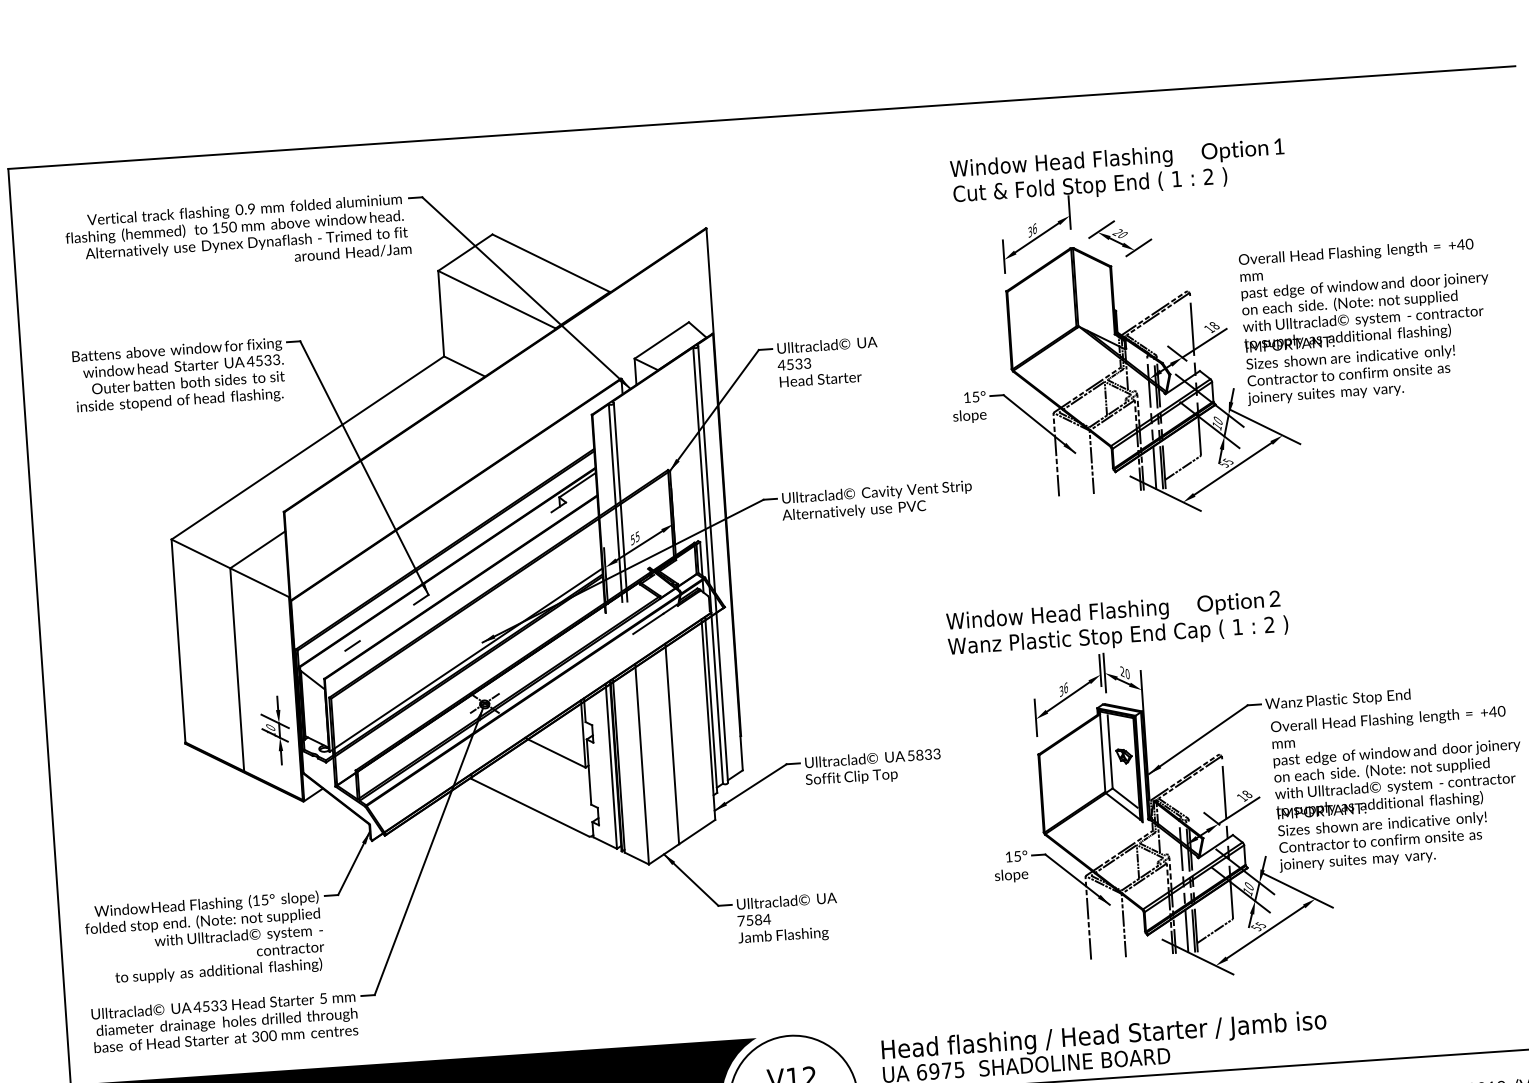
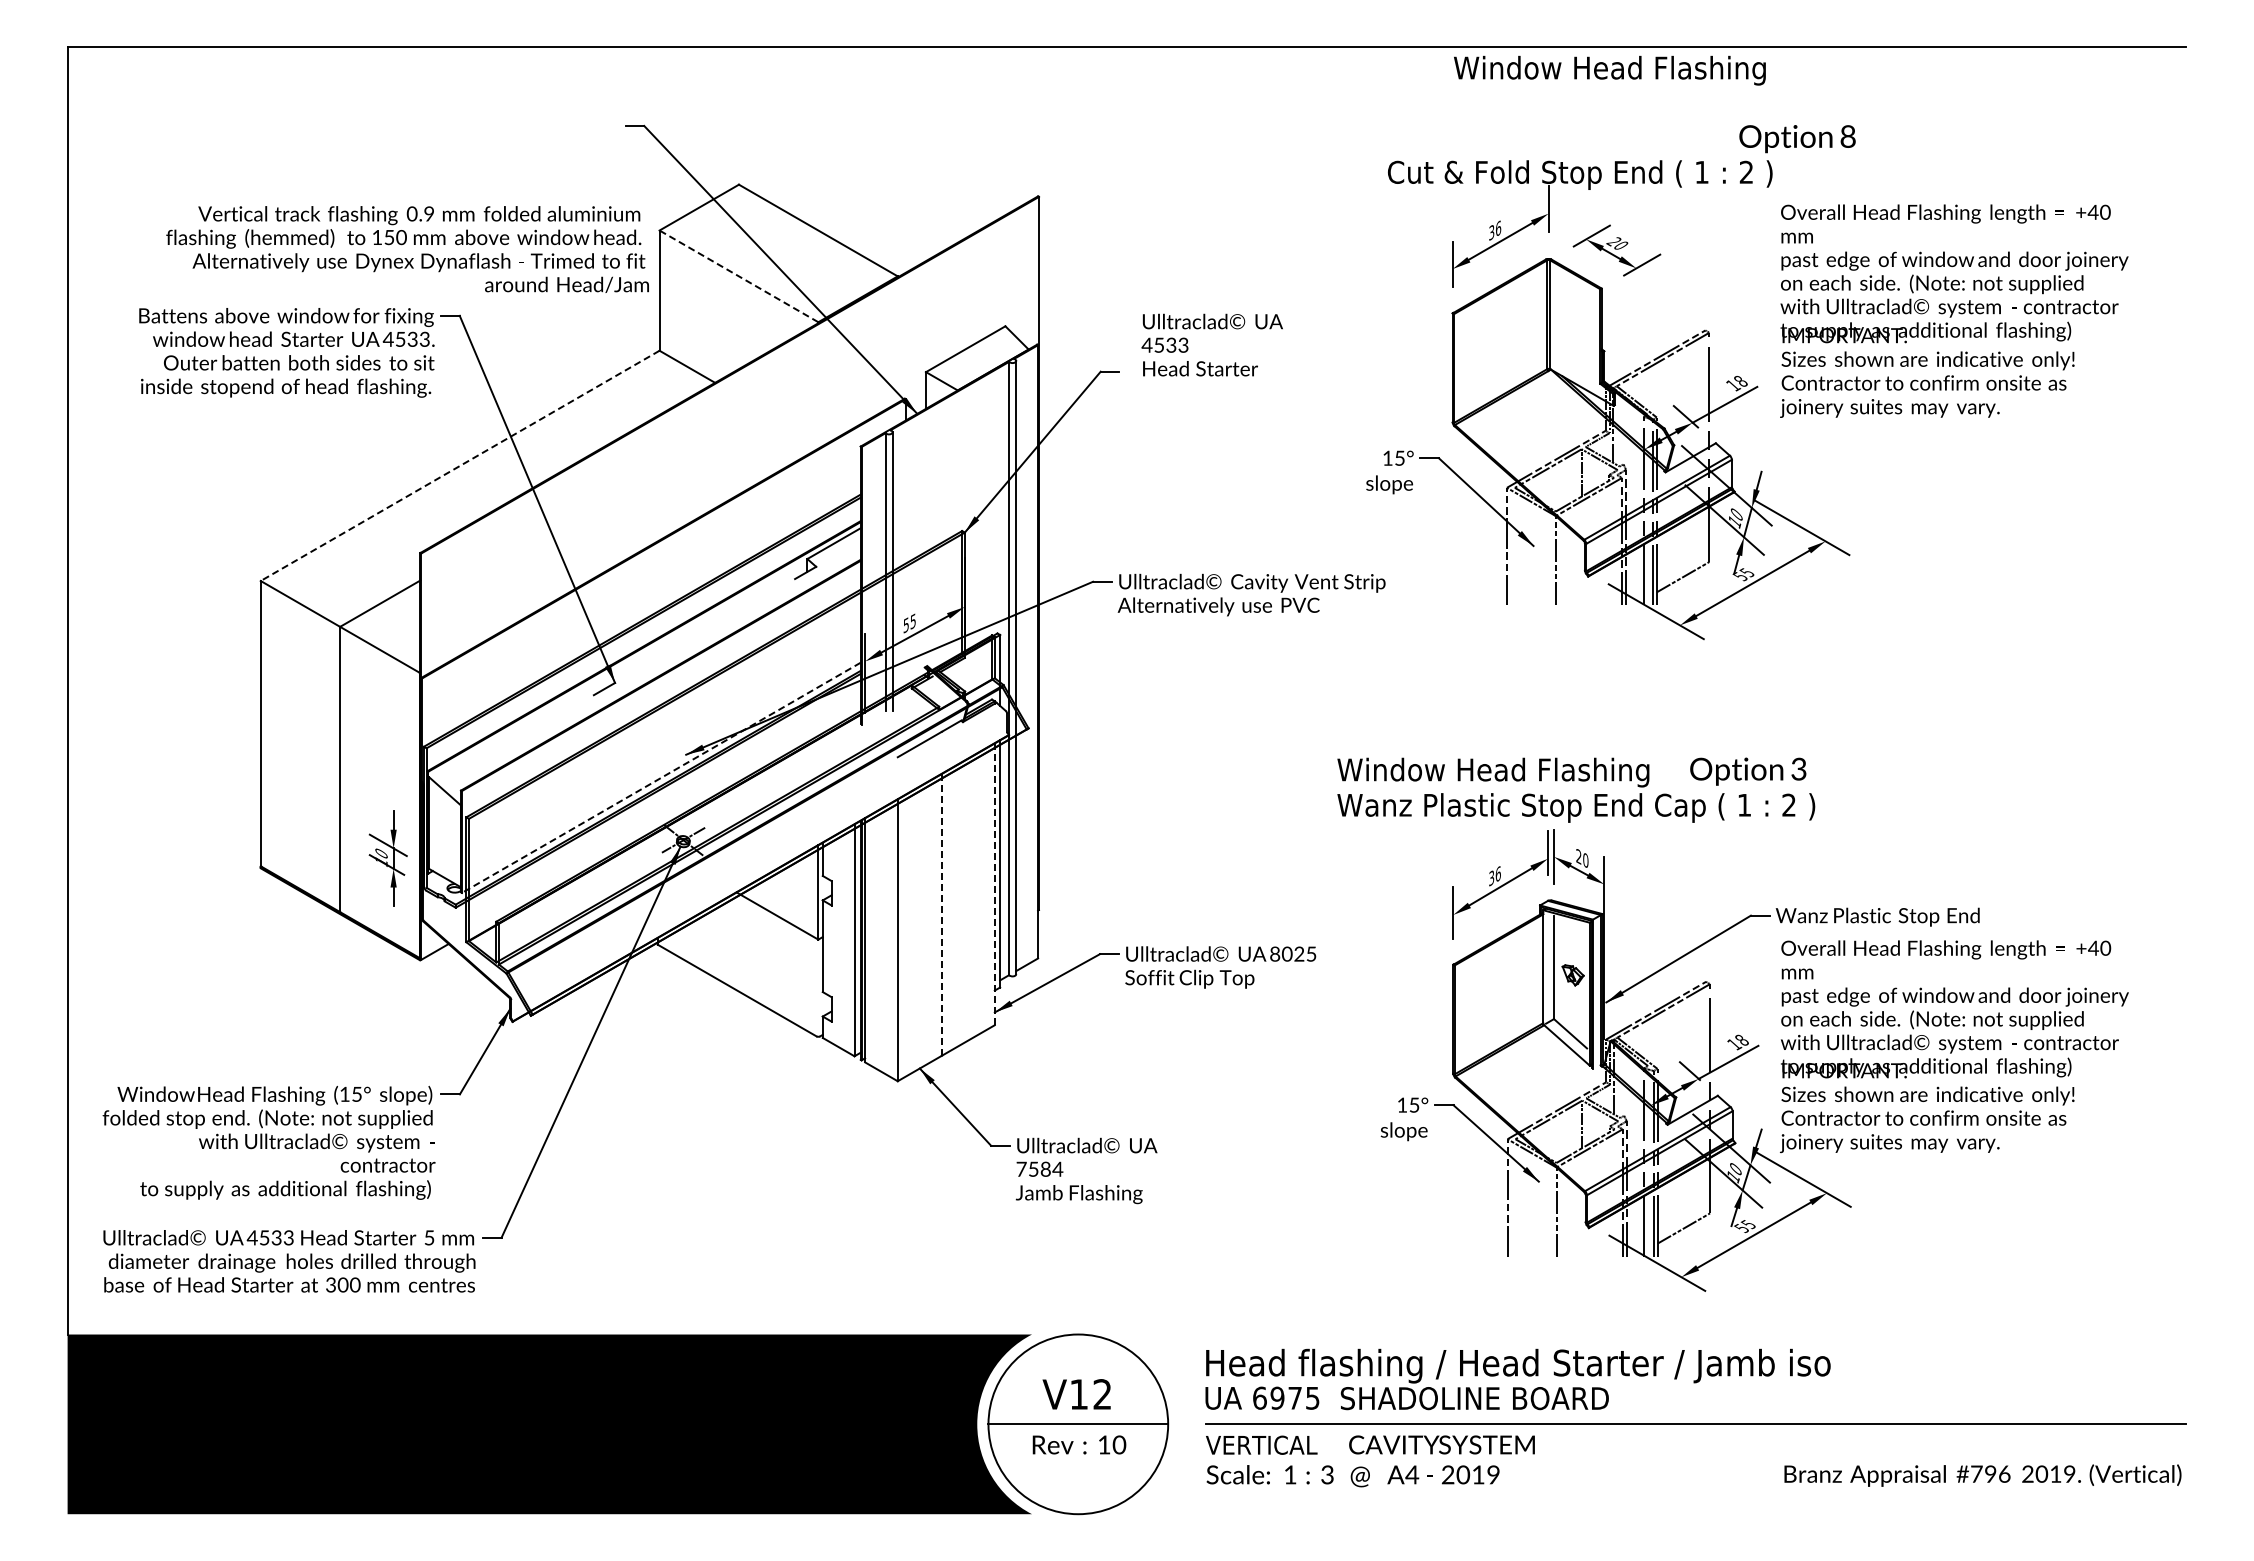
text: (1278, 146) -> (1847, 136), 1 -> 8
text: (1061, 163) -> (1609, 70), moved
text: (237, 235) -> (407, 249), moved
line: (496, 299) -> (738, 276), solid -> dashed
text: (1367, 321) -> (1954, 310), moved
text: (827, 361) -> (1211, 344), moved
line: (307, 448) -> (459, 466), solid -> dashed
text: (1274, 599) -> (1798, 770), 2 -> 3
line: (352, 646) -> (503, 747), removed
line: (465, 660) -> (660, 778), solid -> dashed
line: (708, 719) -> (994, 884), solid -> dashed
line: (671, 743) -> (941, 914), solid -> dashed
text: (924, 754) -> (1293, 953), 5833 -> 8025

